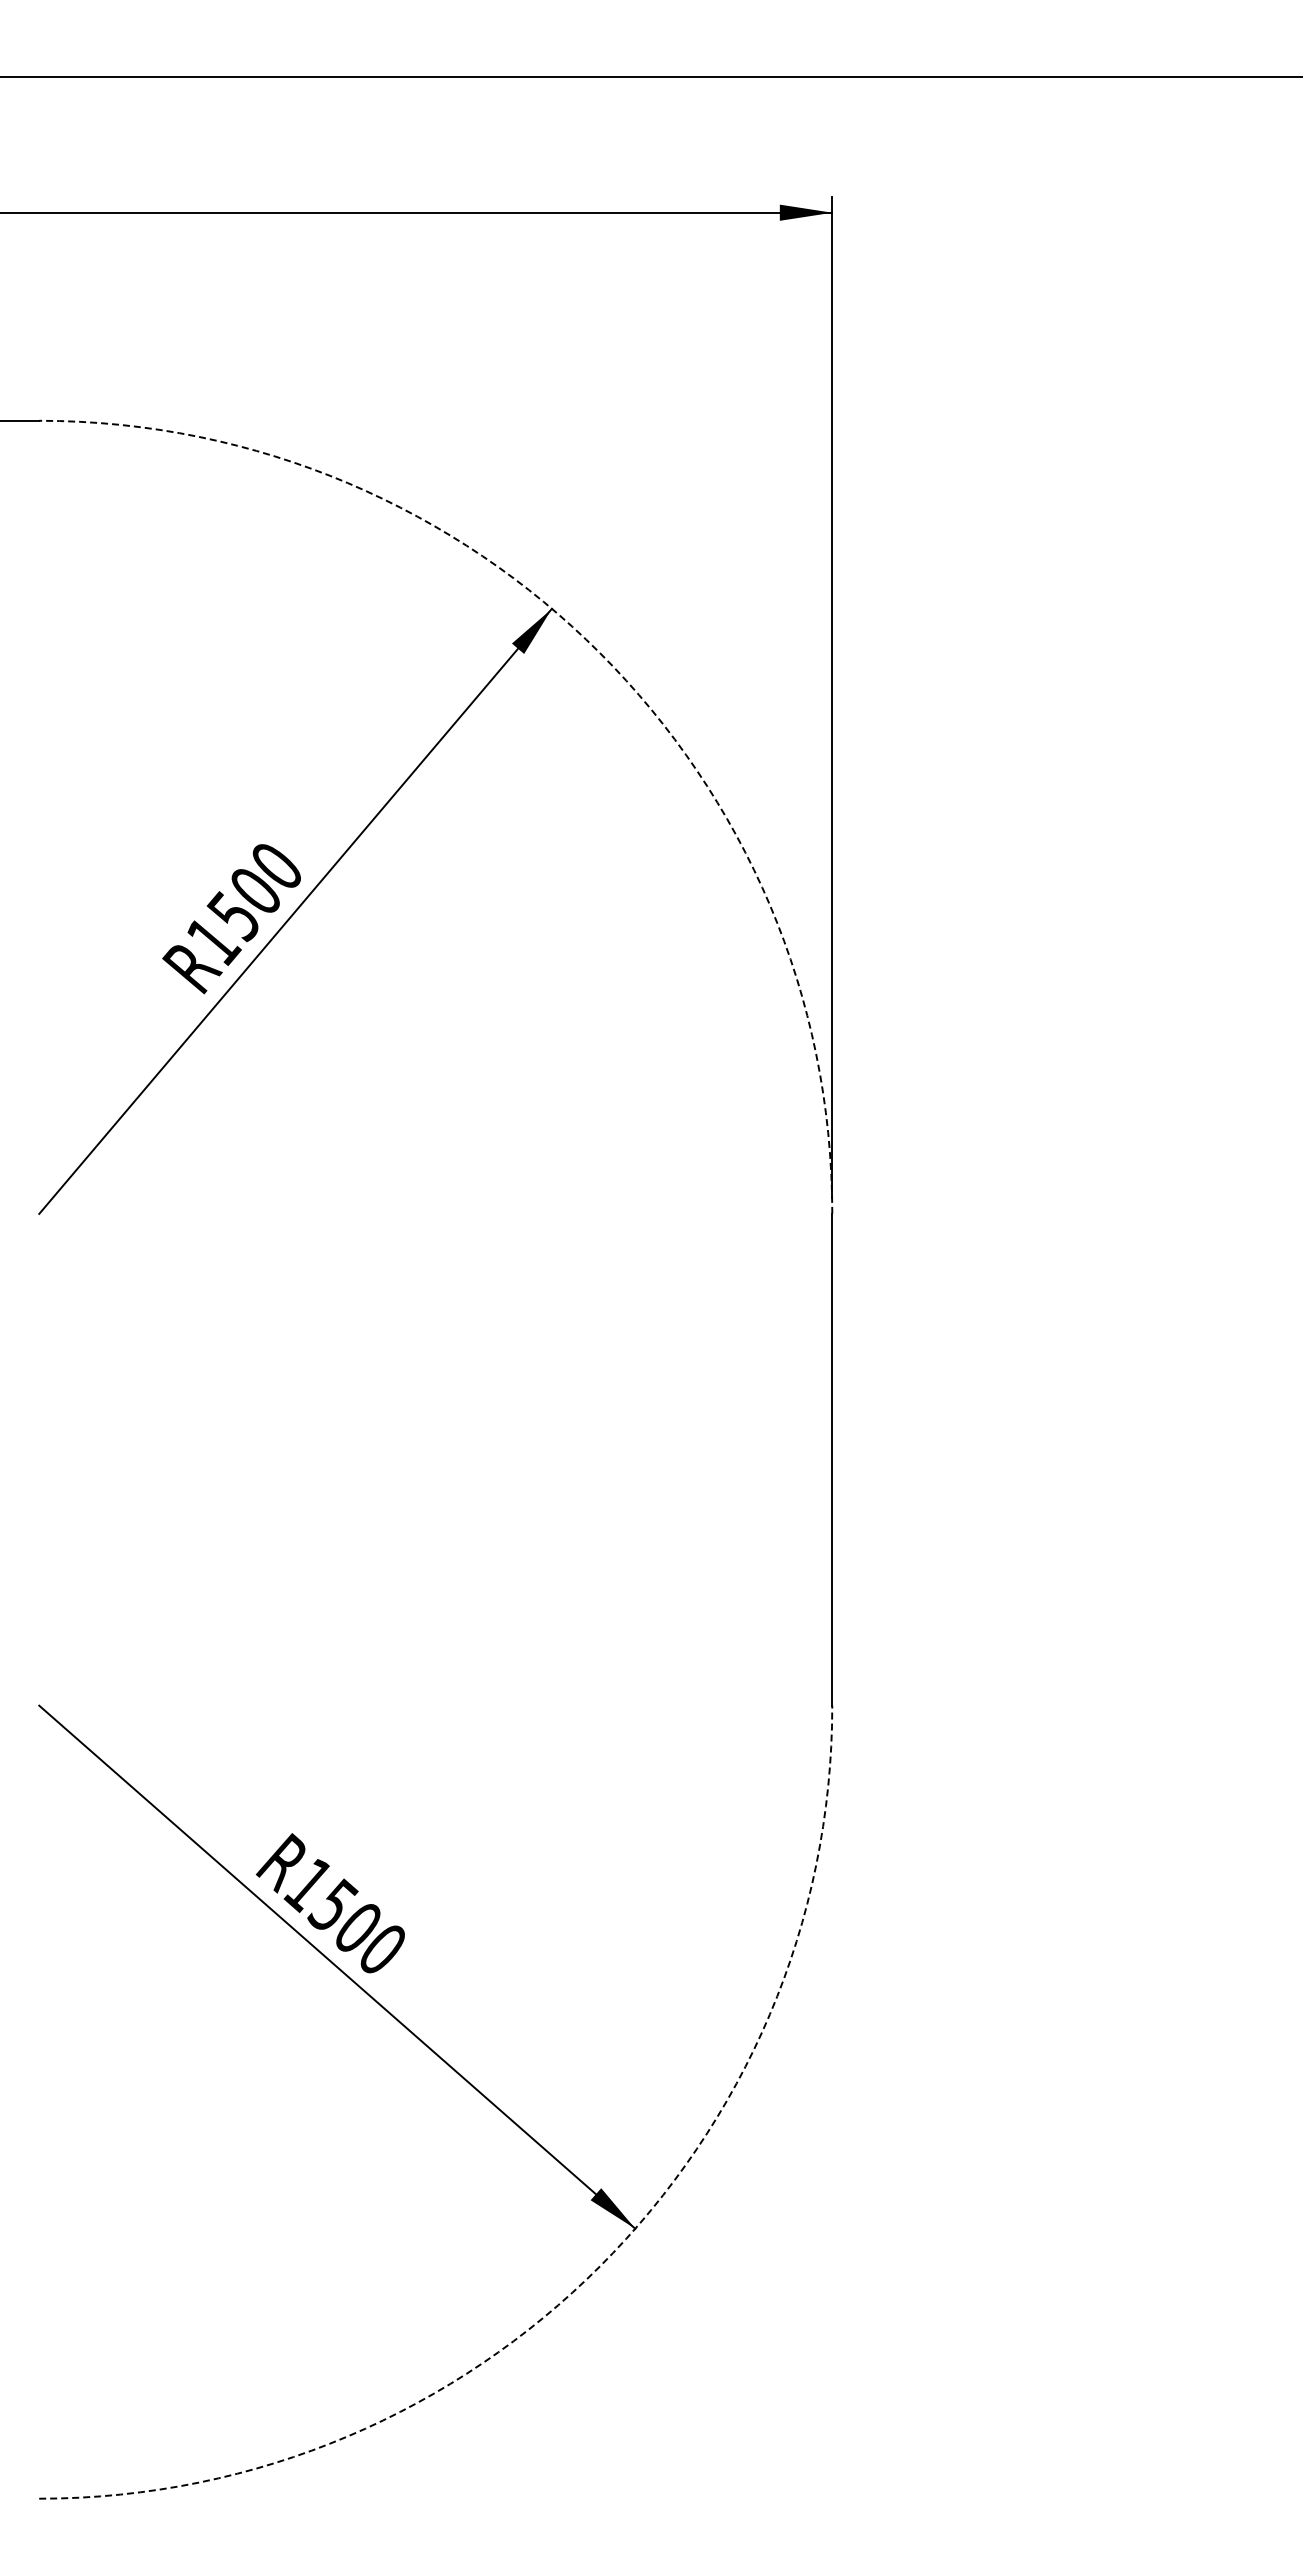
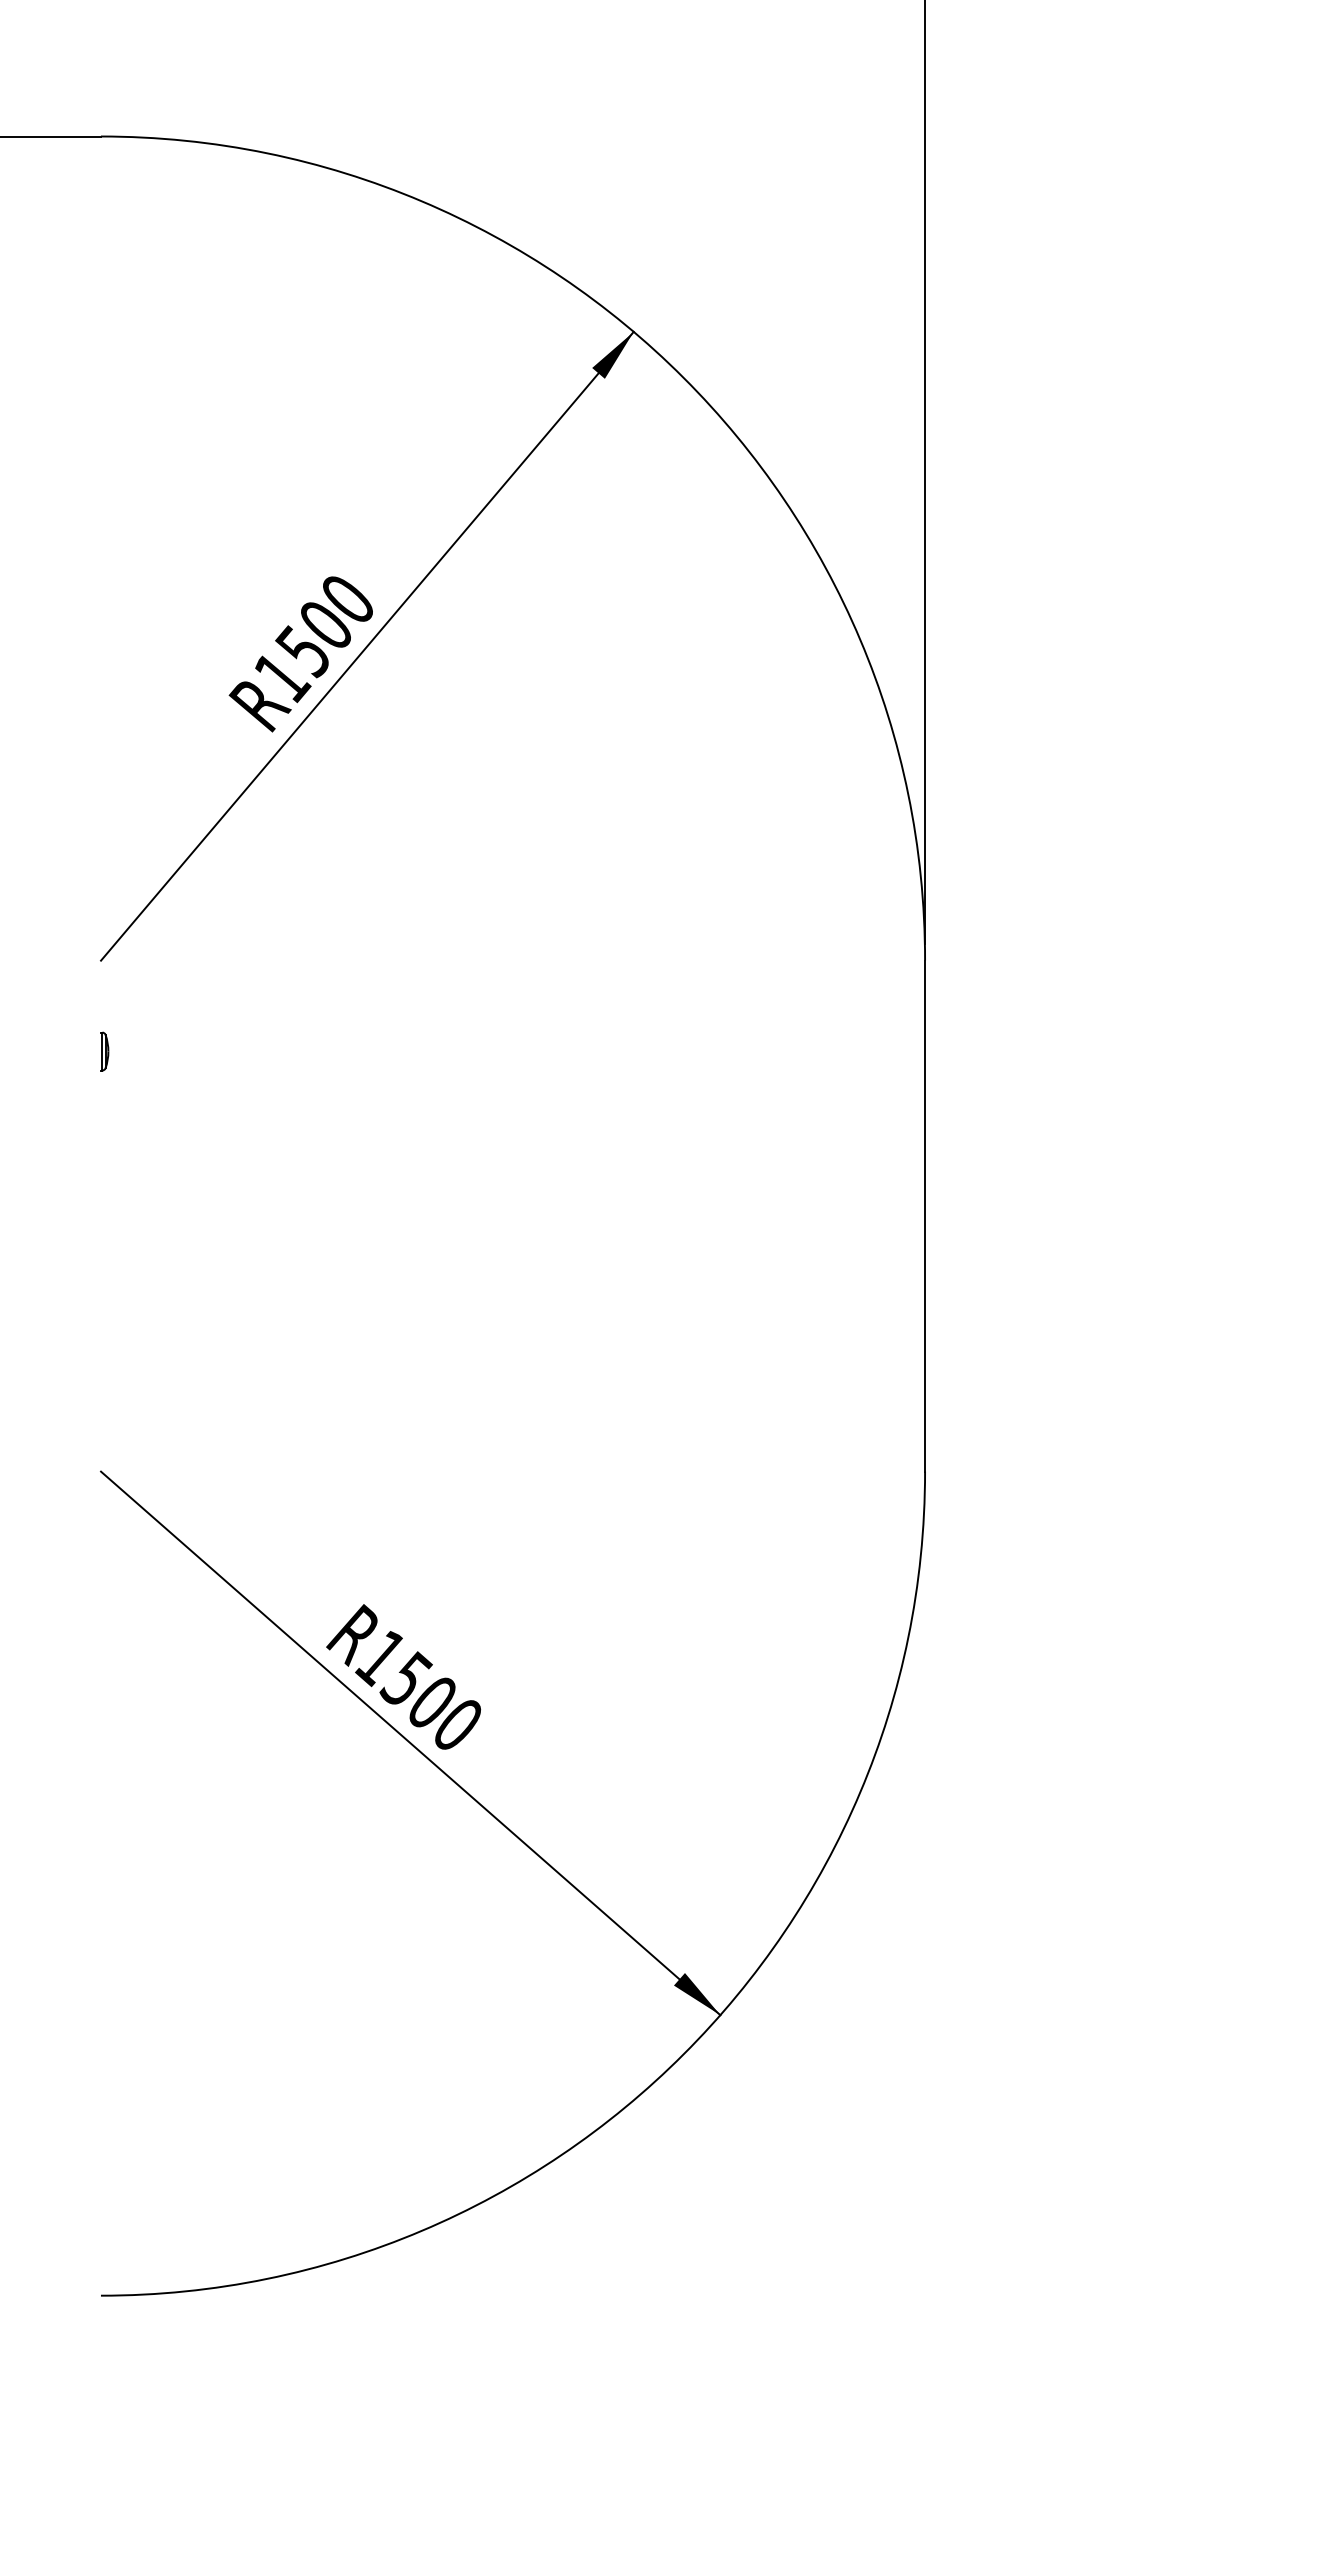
arc: (600, 653) -> (684, 378), dashed -> solid
part: (42, 1301) -> (104, 1051), added
arc: (600, 2266) -> (684, 2054), dashed -> solid

